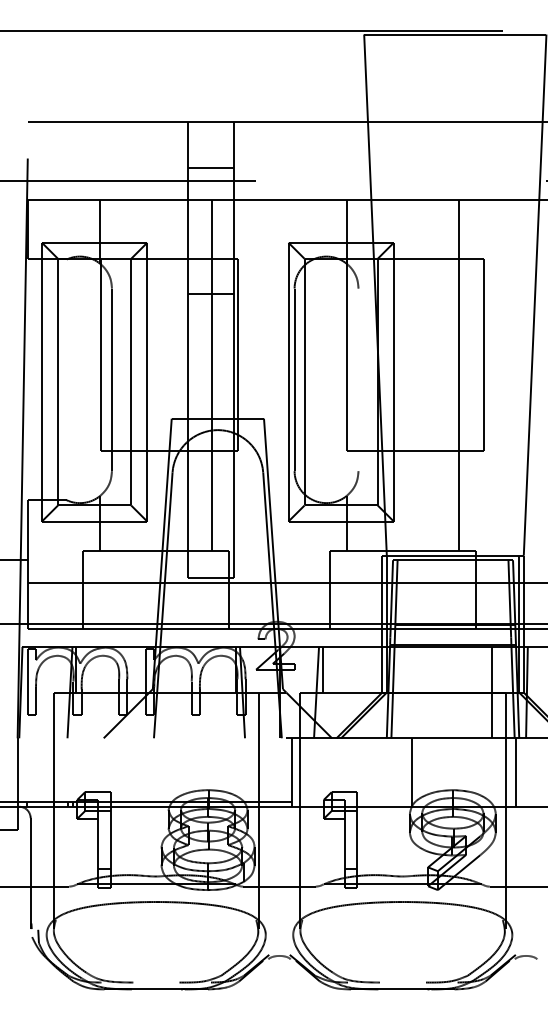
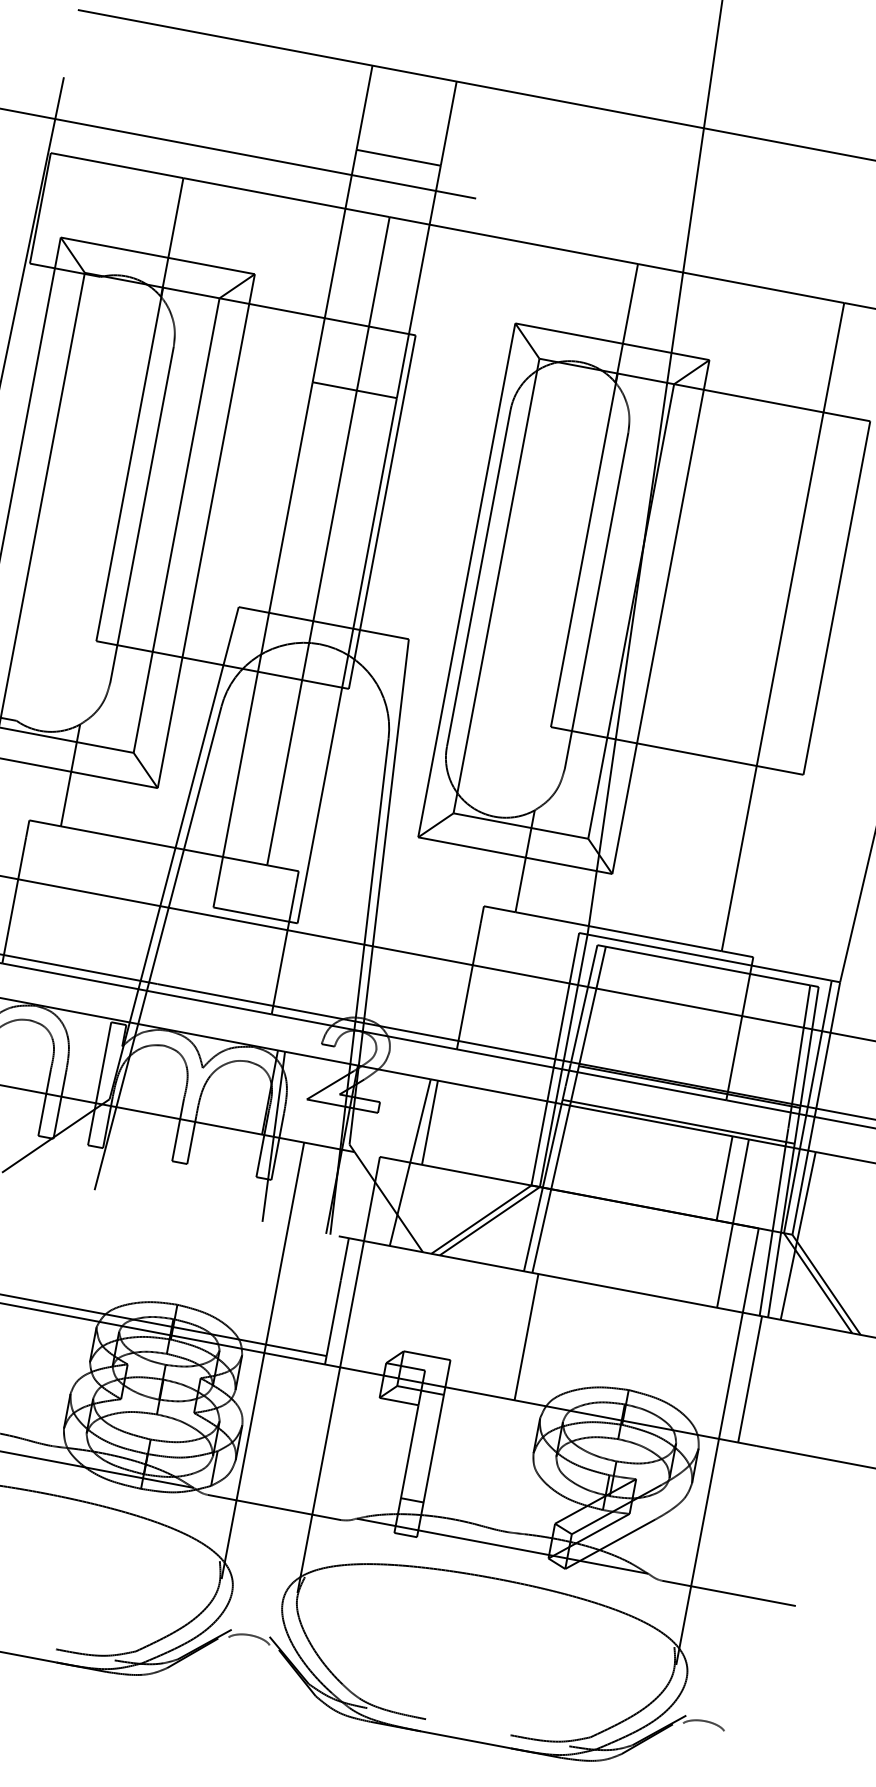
line: (358, 379) -> (596, 599), added
line: (482, 669) -> (724, 1177), added
line: (411, 772) -> (526, 1337), moved

